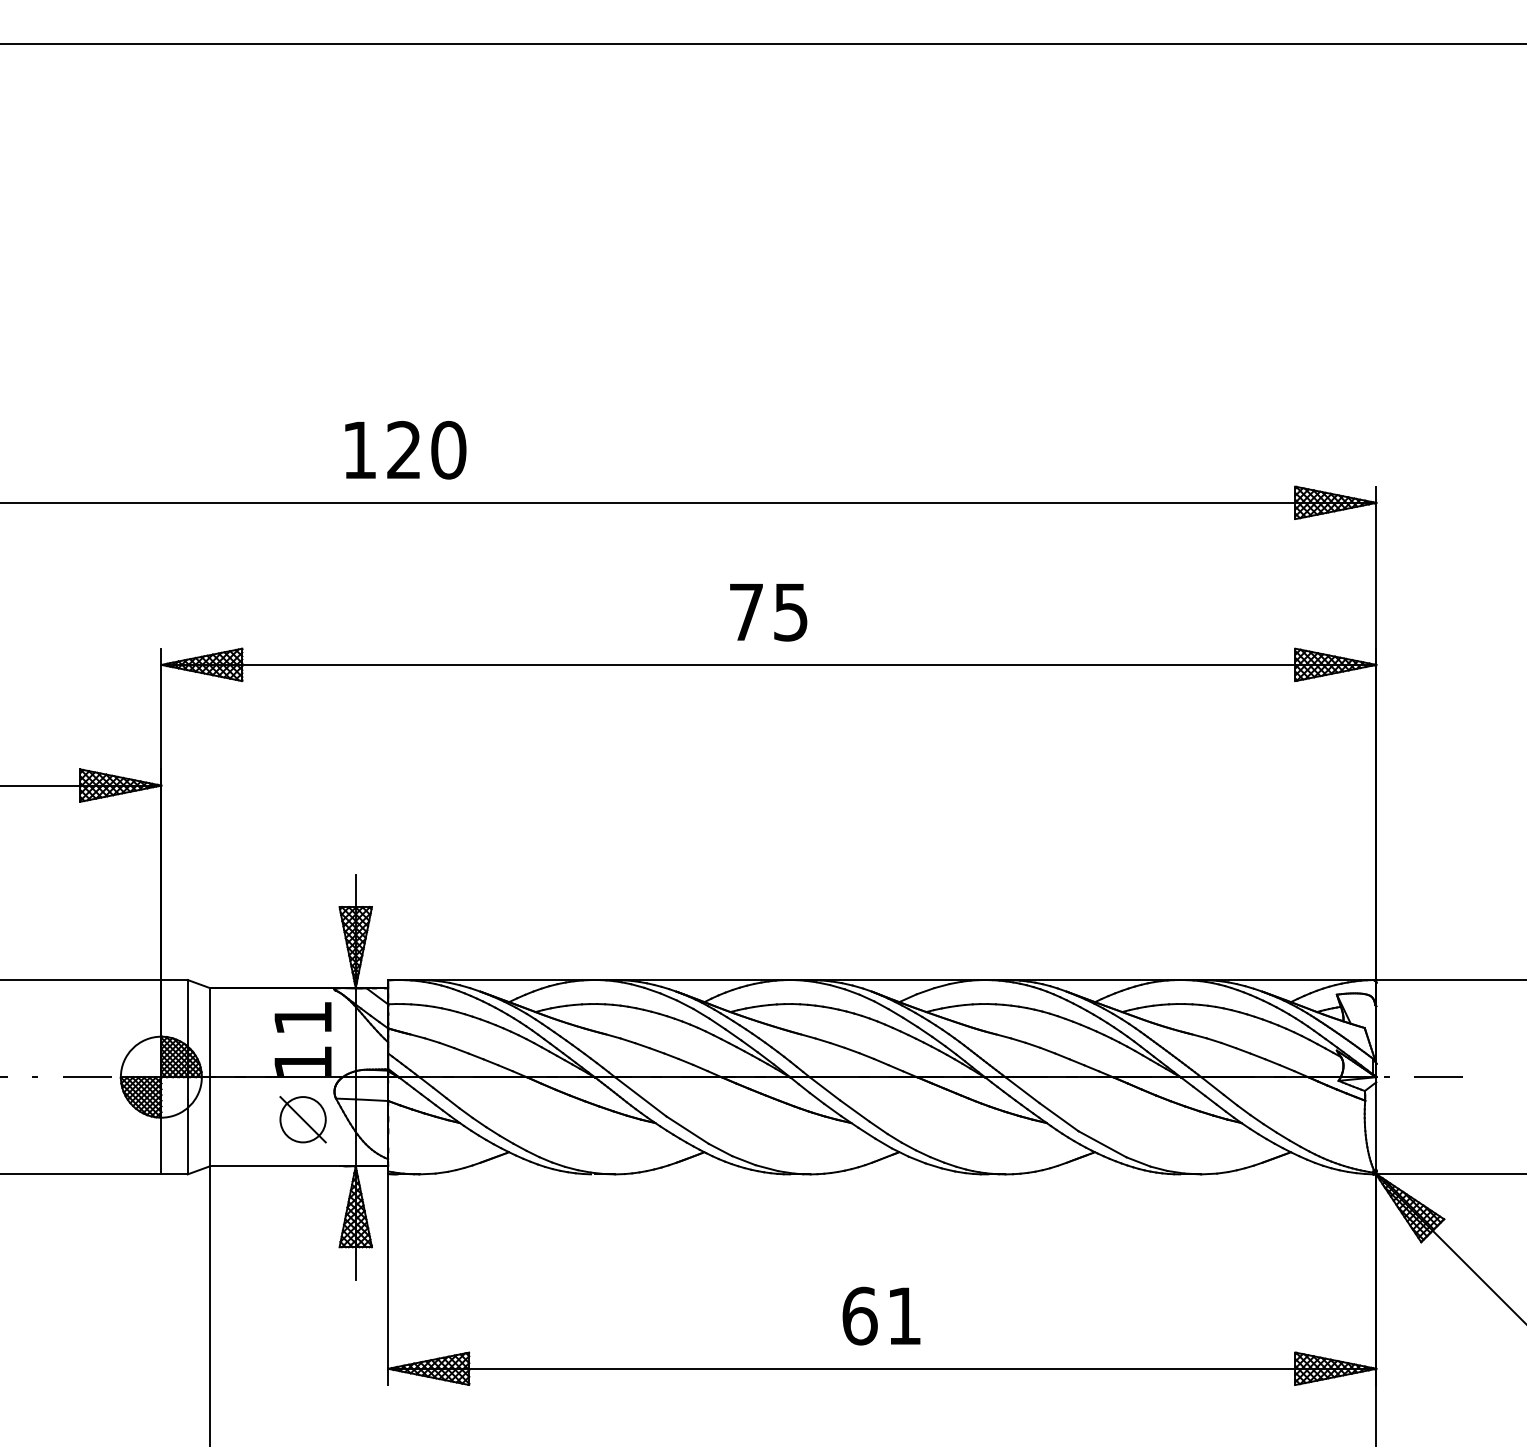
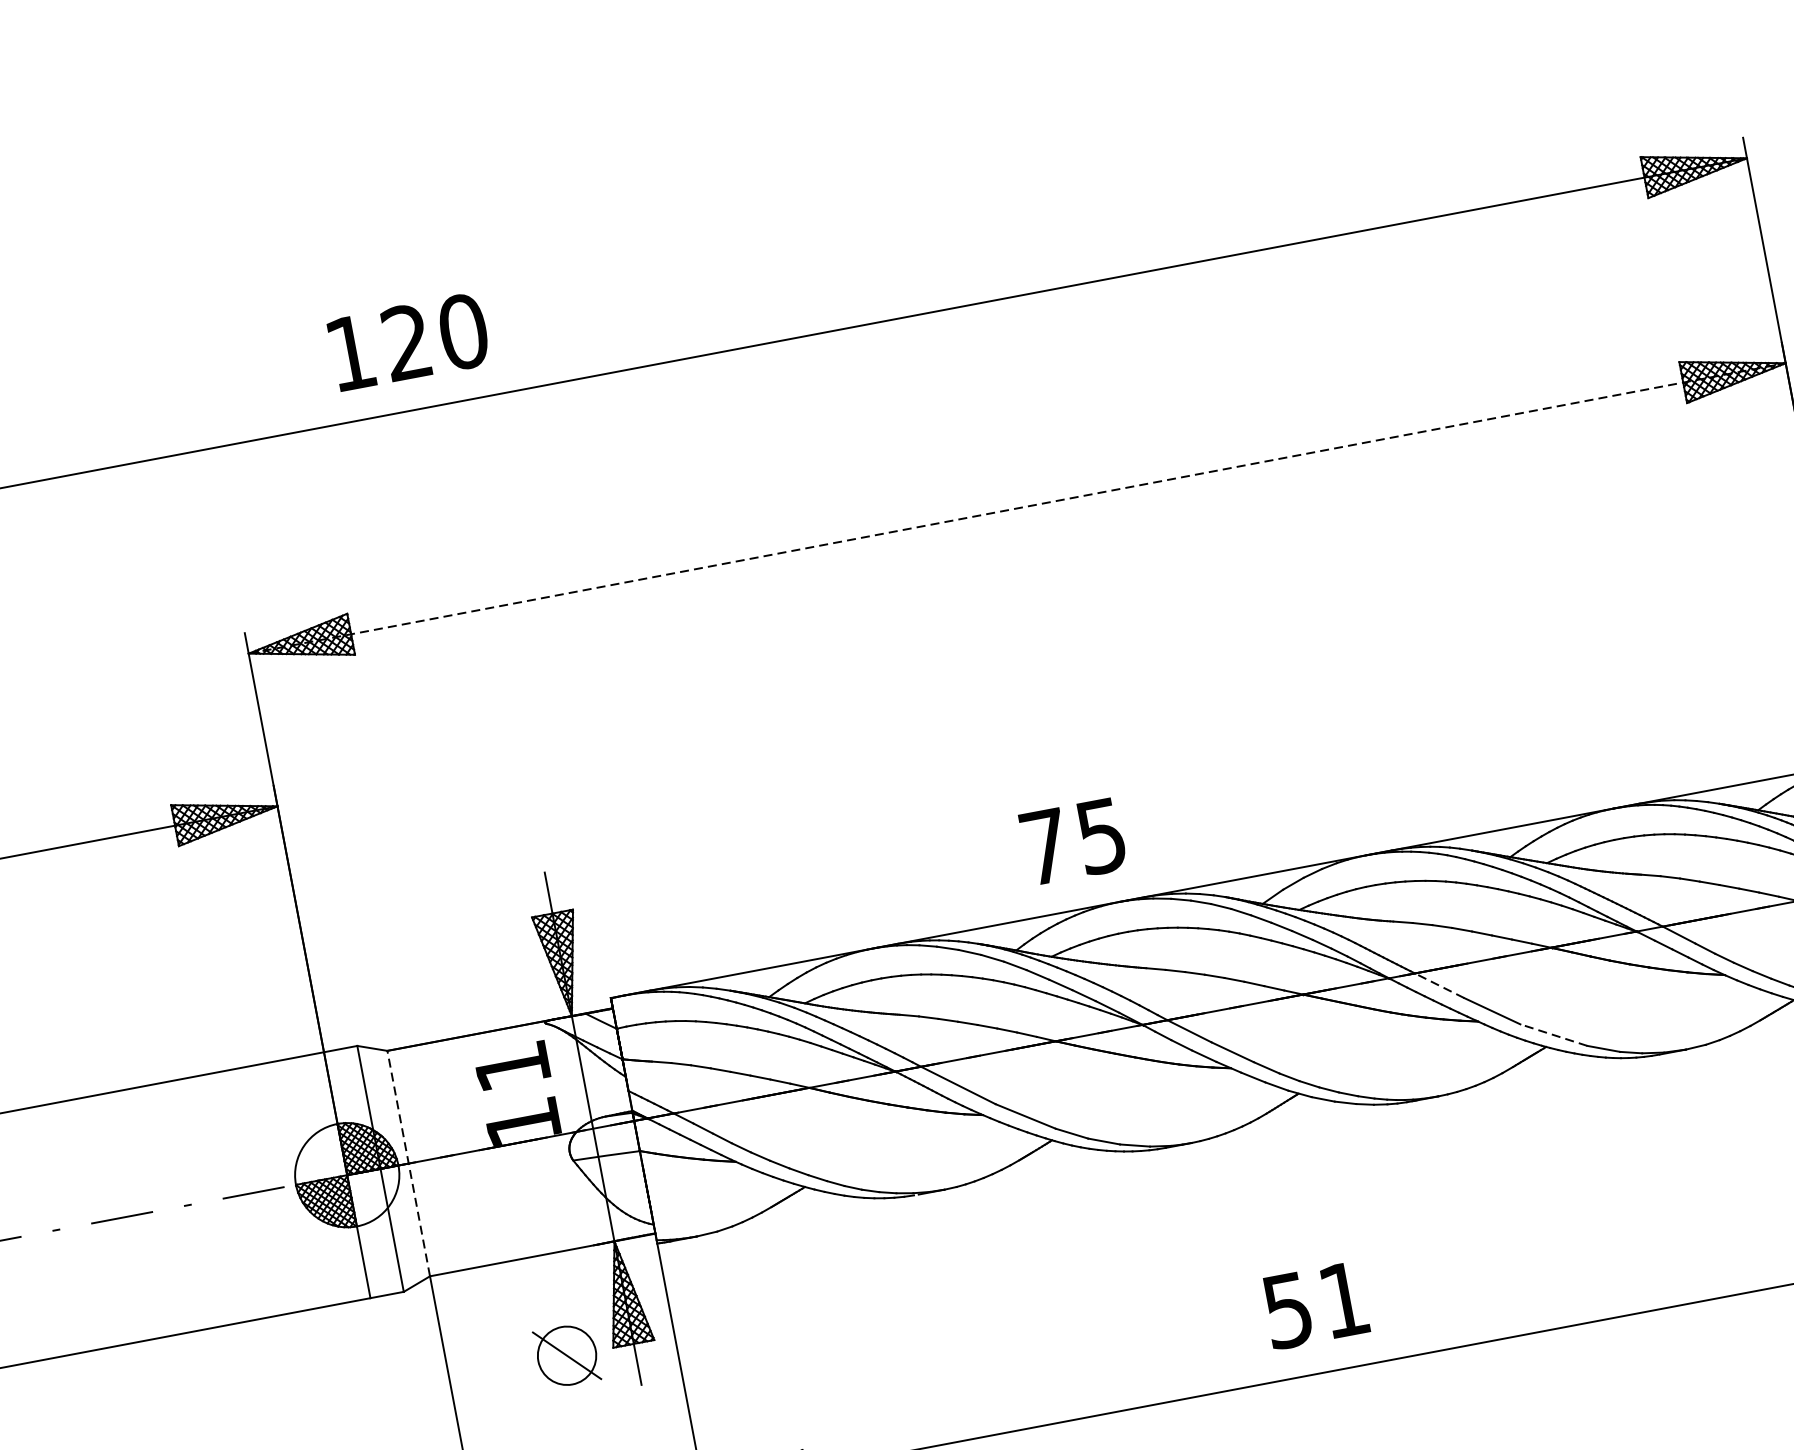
text: (405, 450) -> (408, 342), moved
text: (768, 612) -> (1073, 841), moved
line: (768, 664) -> (1016, 508), solid -> dashed
line: (209, 1076) -> (407, 1162), solid -> dashed
line: (1022, 1089) -> (1439, 984), solid -> dashed
part: (302, 1119) -> (566, 1355), moved
line: (1102, 1144) -> (1553, 1035), solid -> dashed
text: (859, 1315) -> (1287, 1309), 61 -> 51

